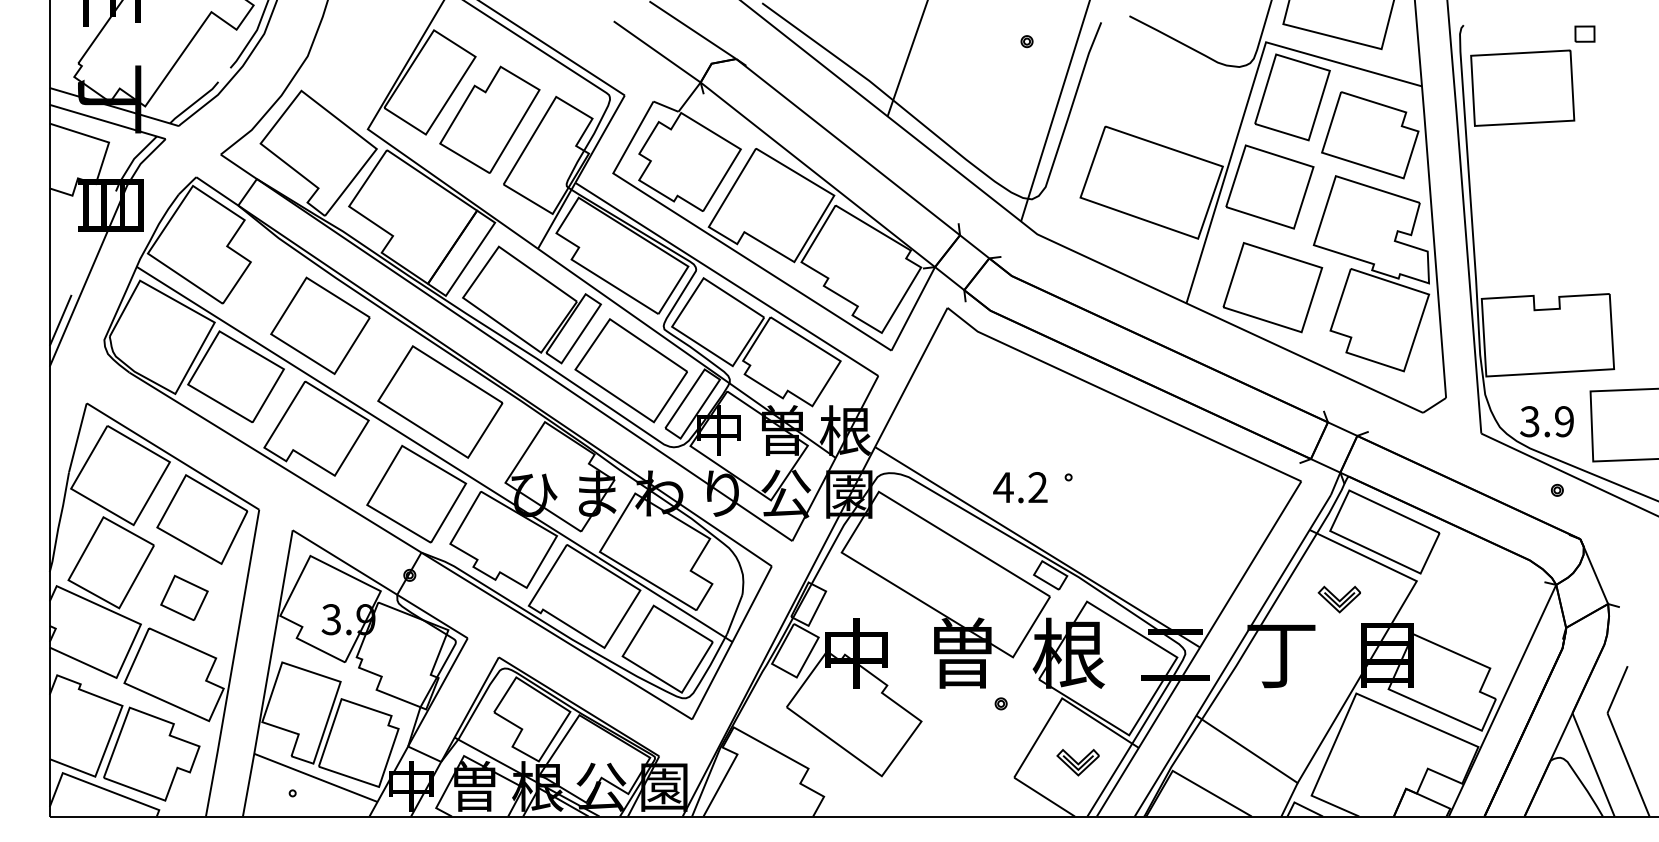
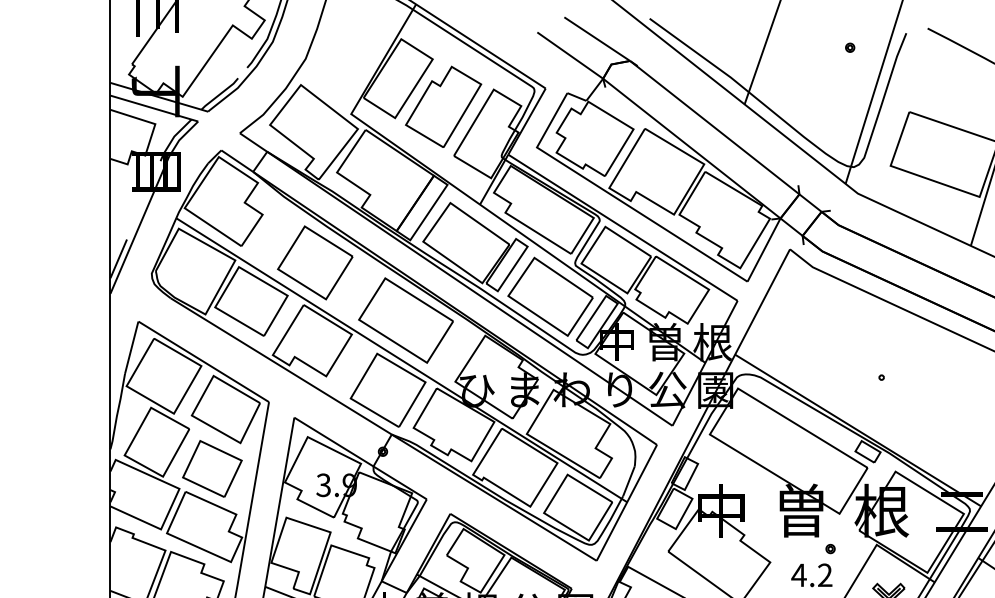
text: (1020, 487) -> (811, 575), moved
part: (184, 597) -> (212, 468), size x1.67

